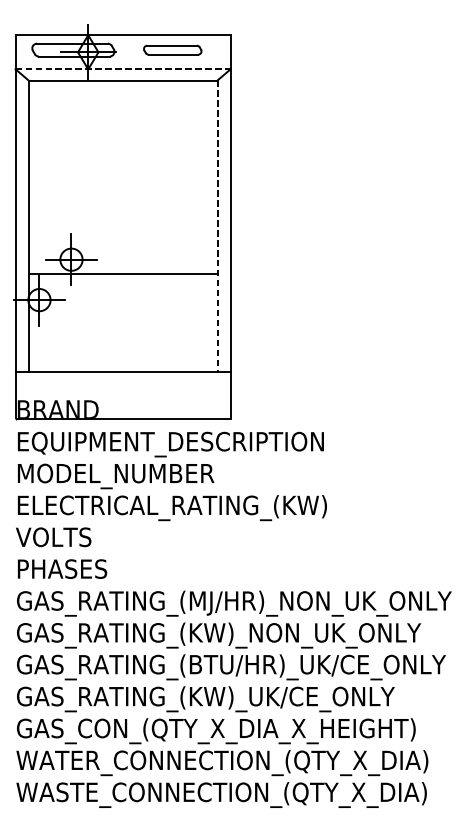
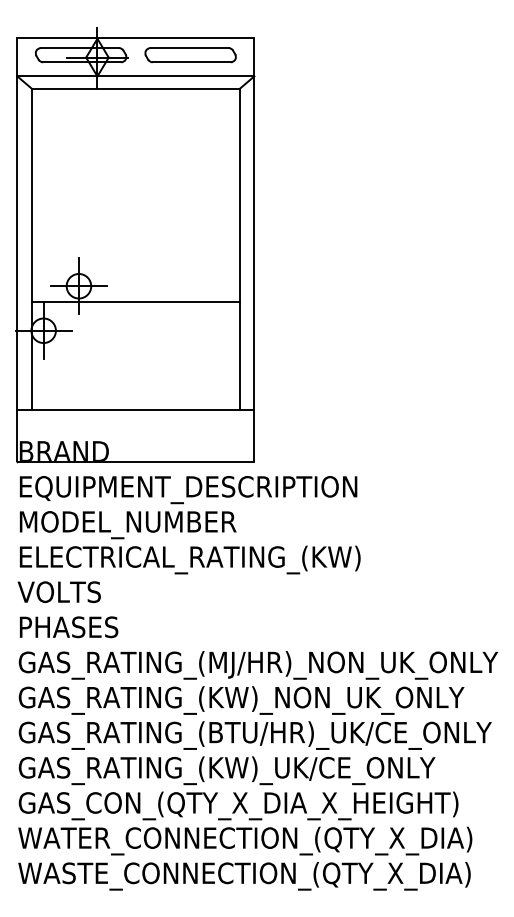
part: (172, 50) -> (190, 55), size x1.43
line: (122, 69) -> (135, 76), dashed -> solid
line: (217, 226) -> (239, 249), dashed -> solid

